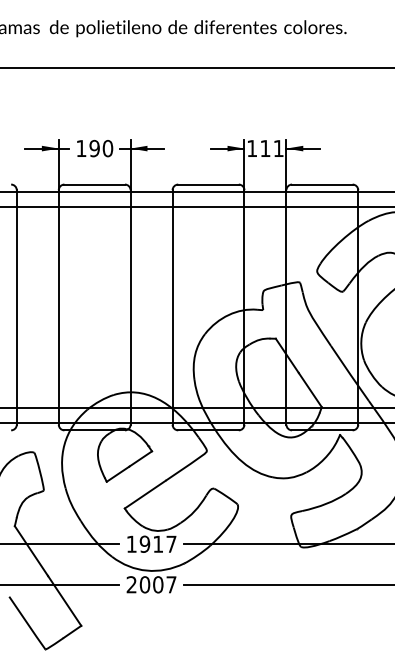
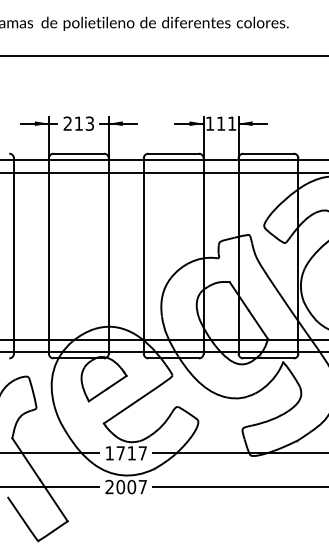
text: (94, 148) -> (78, 123), 190 -> 213
text: (144, 544) -> (120, 453), 1917 -> 1717

